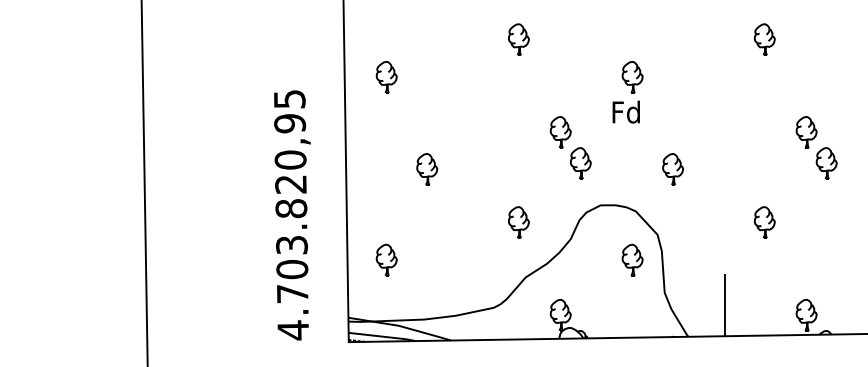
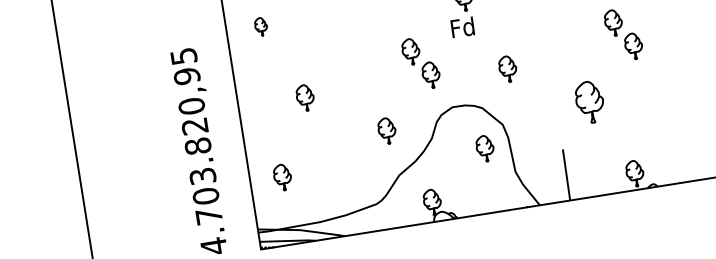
part: (386, 77) -> (261, 27), size x0.7
part: (764, 222) -> (589, 102), size x1.6

